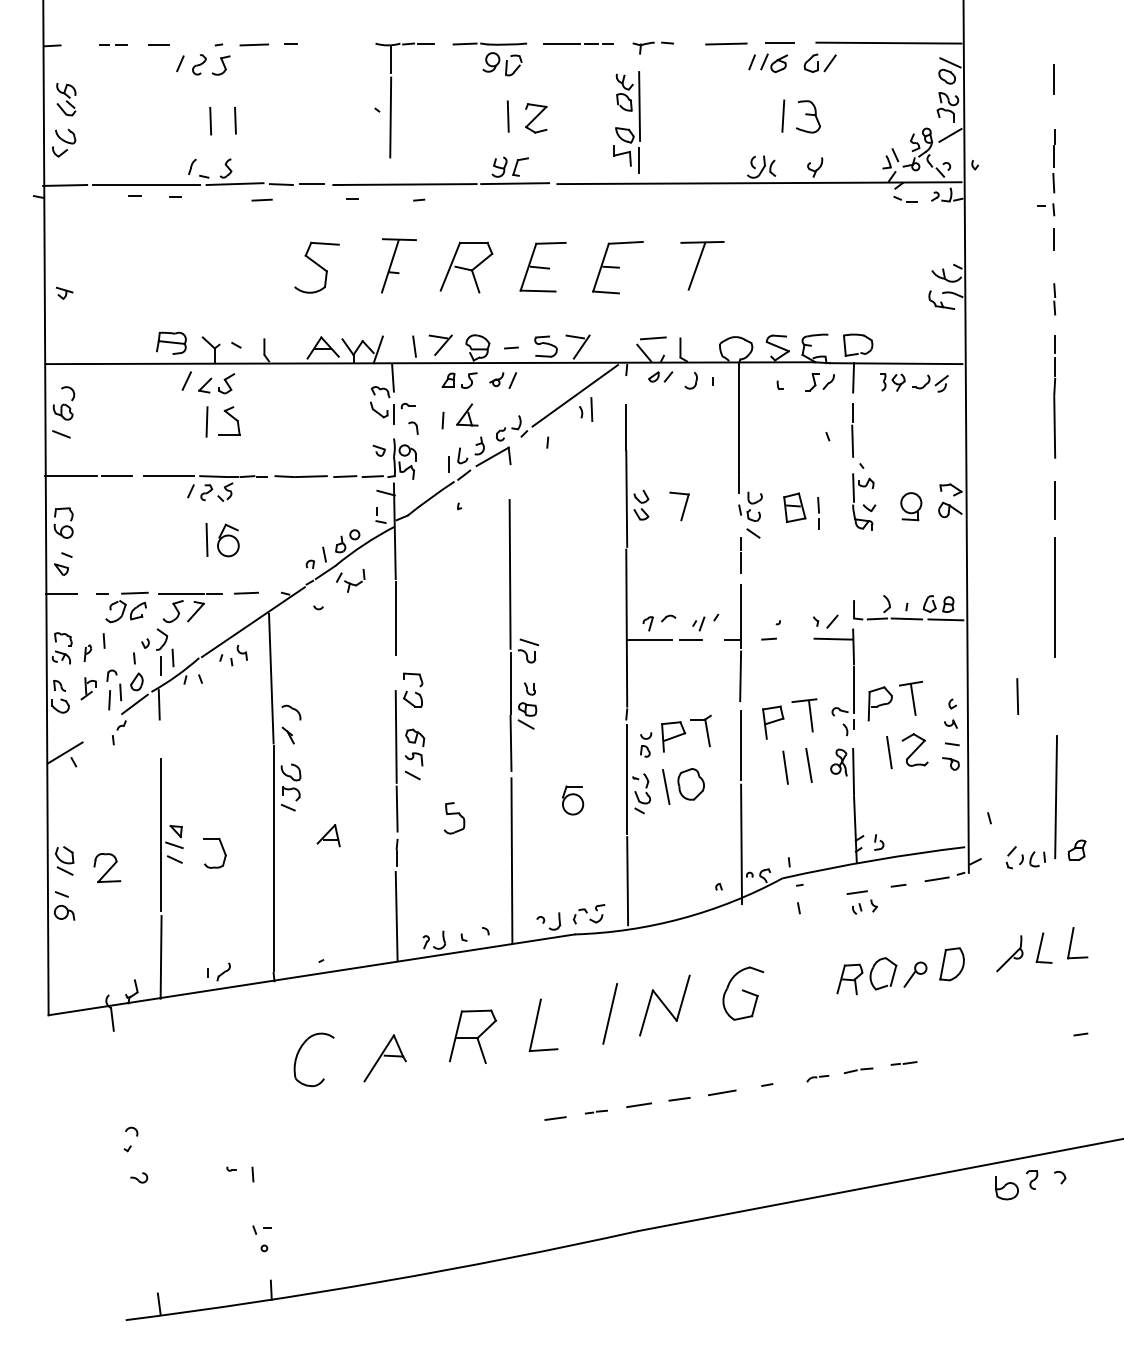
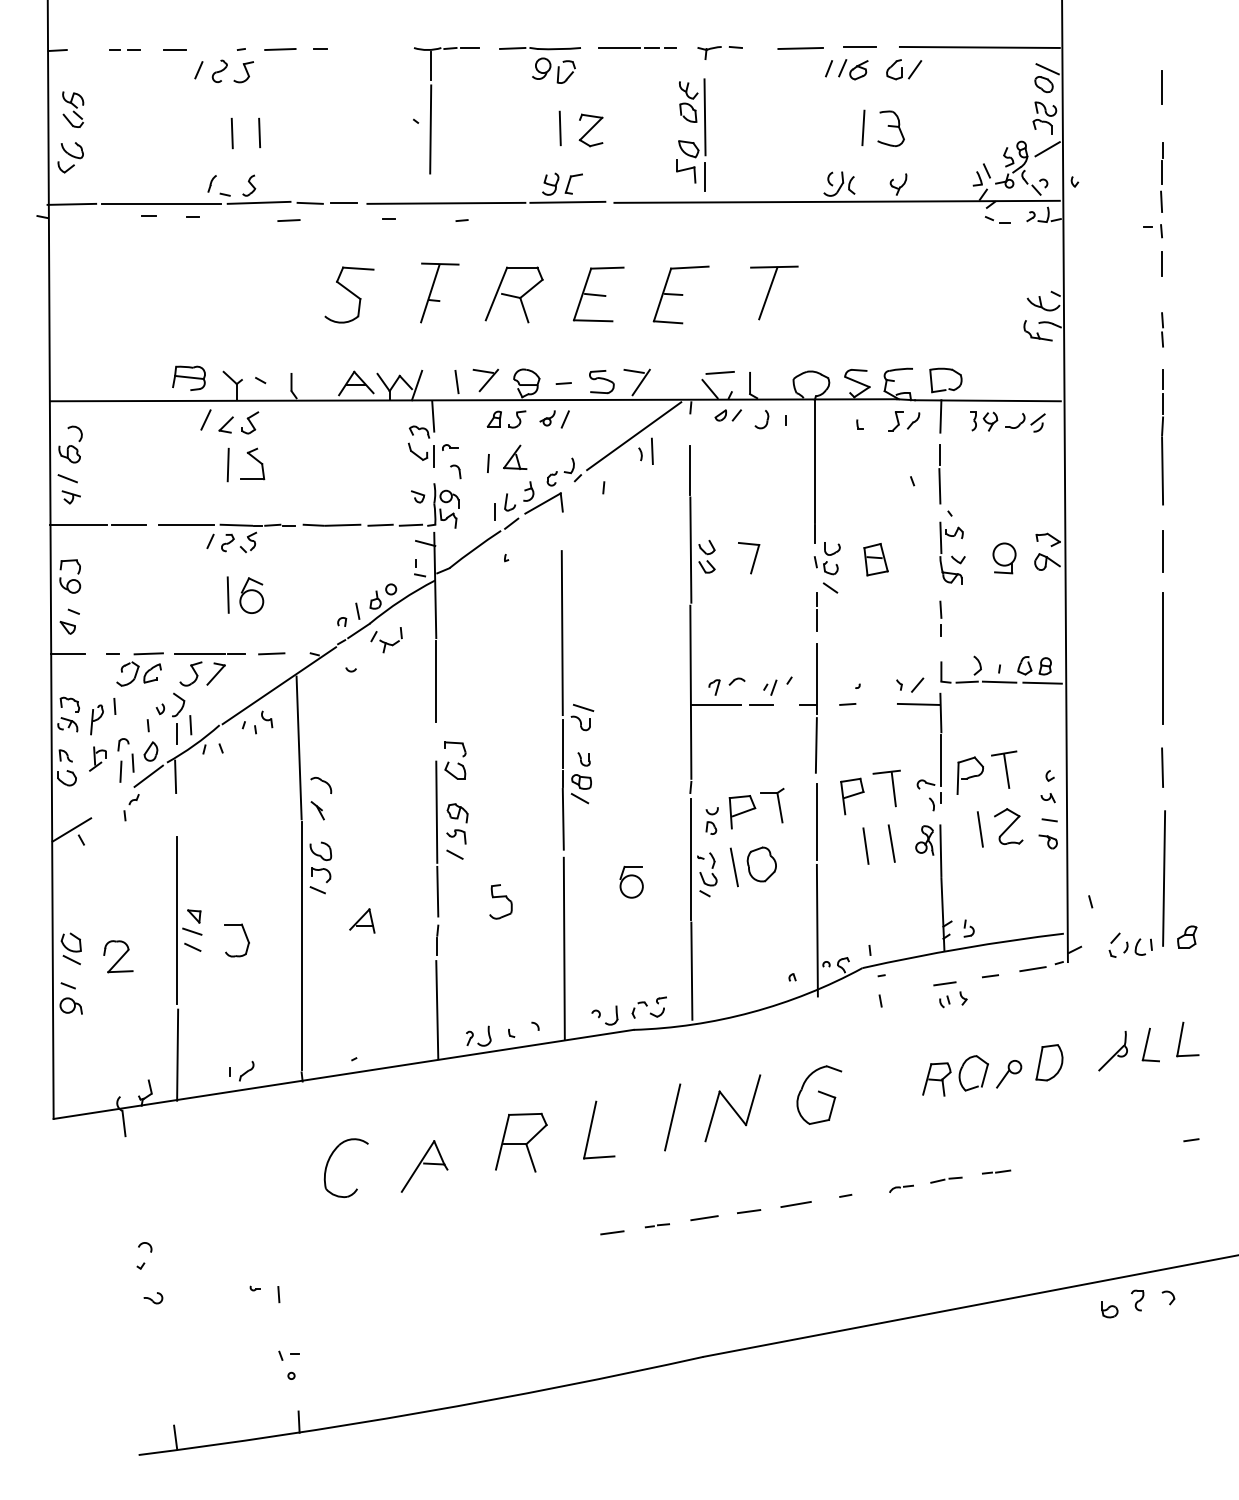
part: (64, 292) -> (71, 496), moved
line: (818, 513) -> (940, 618), moved
part: (87, 653) -> (96, 720), size x1.67
line: (1017, 696) -> (1162, 767), moved
part: (1006, 1188) -> (1109, 1309), size x0.62

